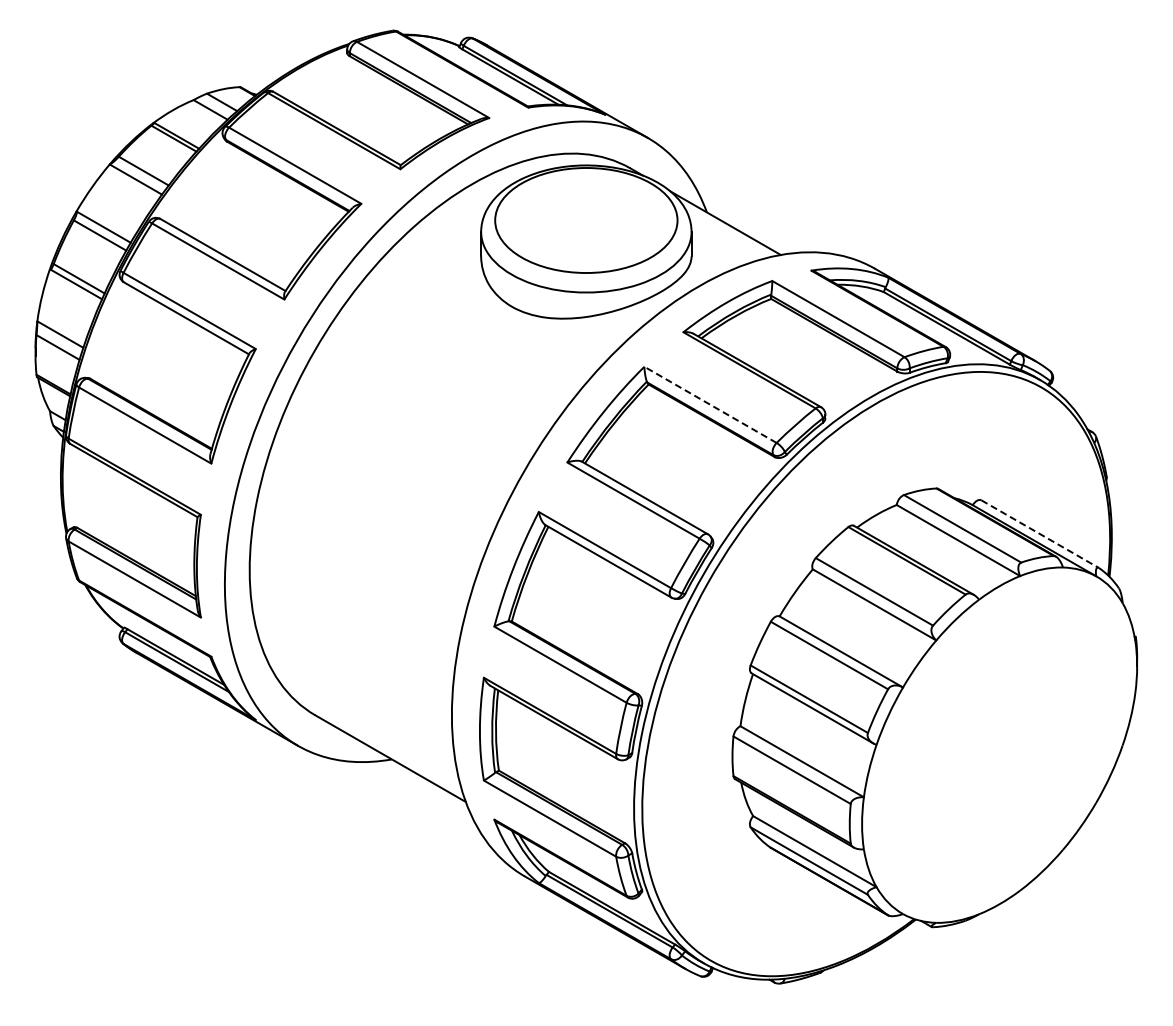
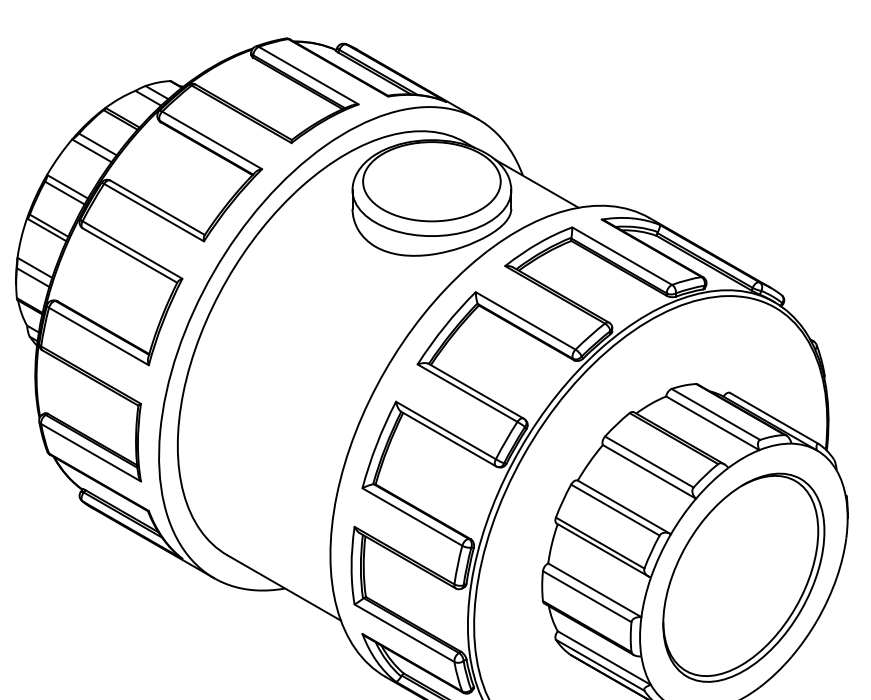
line: (710, 404) -> (525, 320), dashed -> solid
line: (1040, 534) -> (774, 418), dashed -> solid
part: (999, 744) -> (743, 577), added

